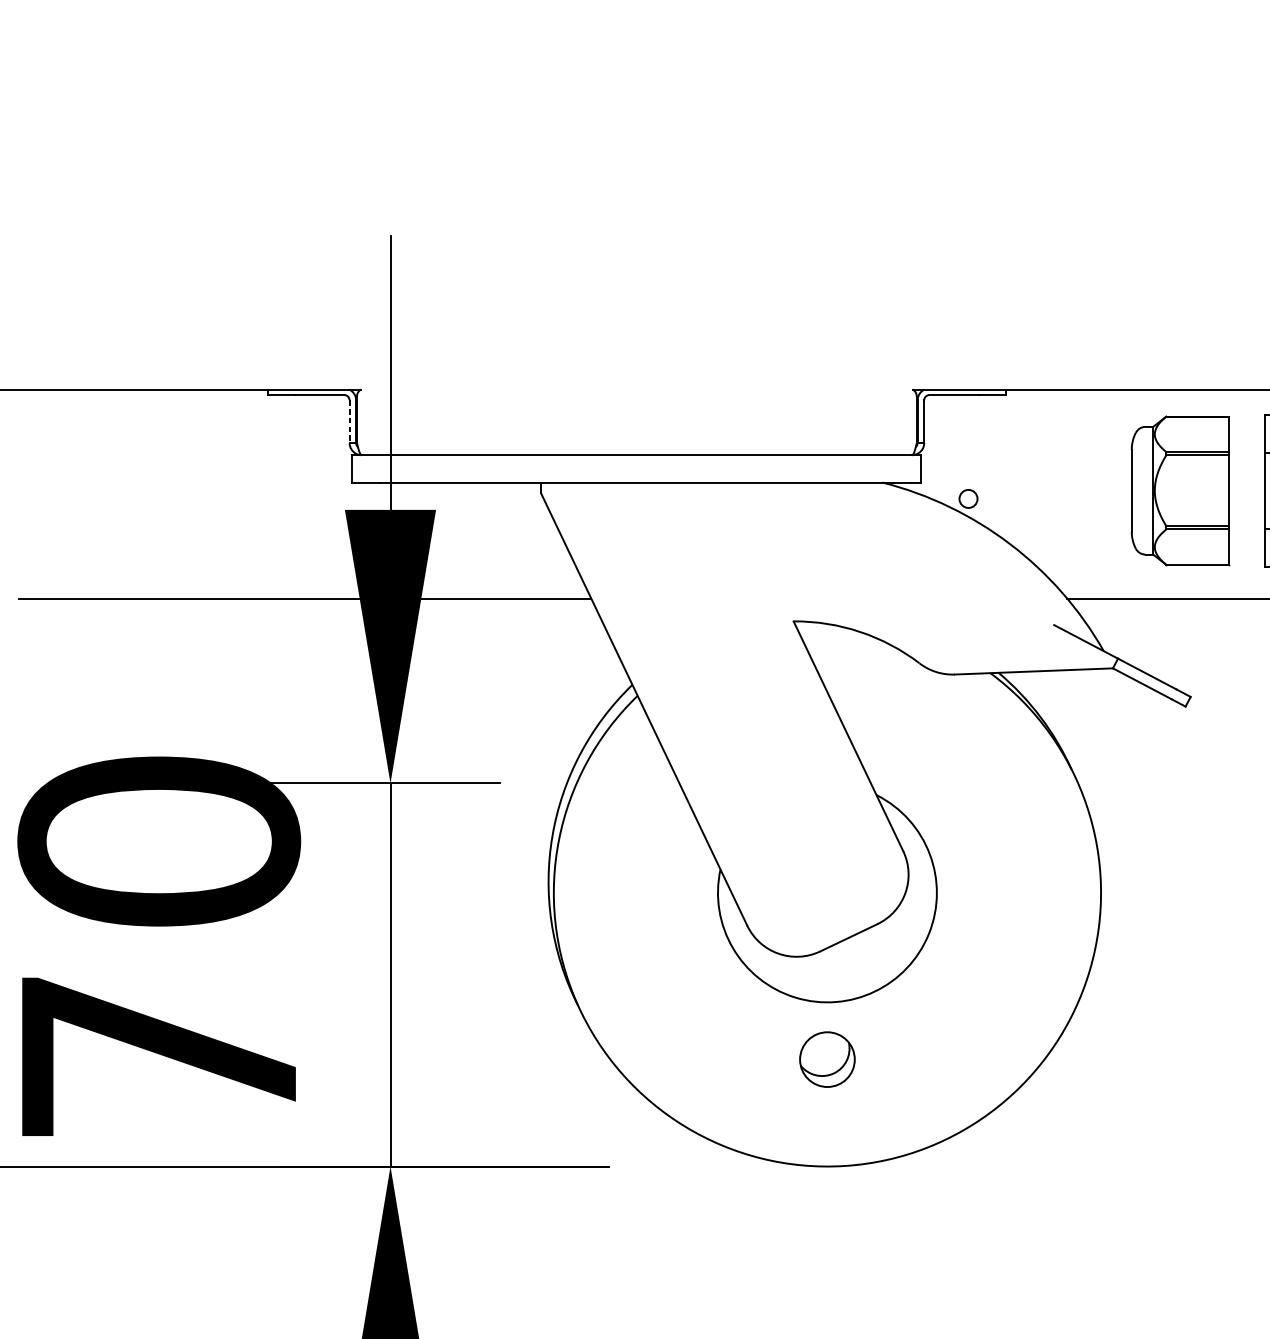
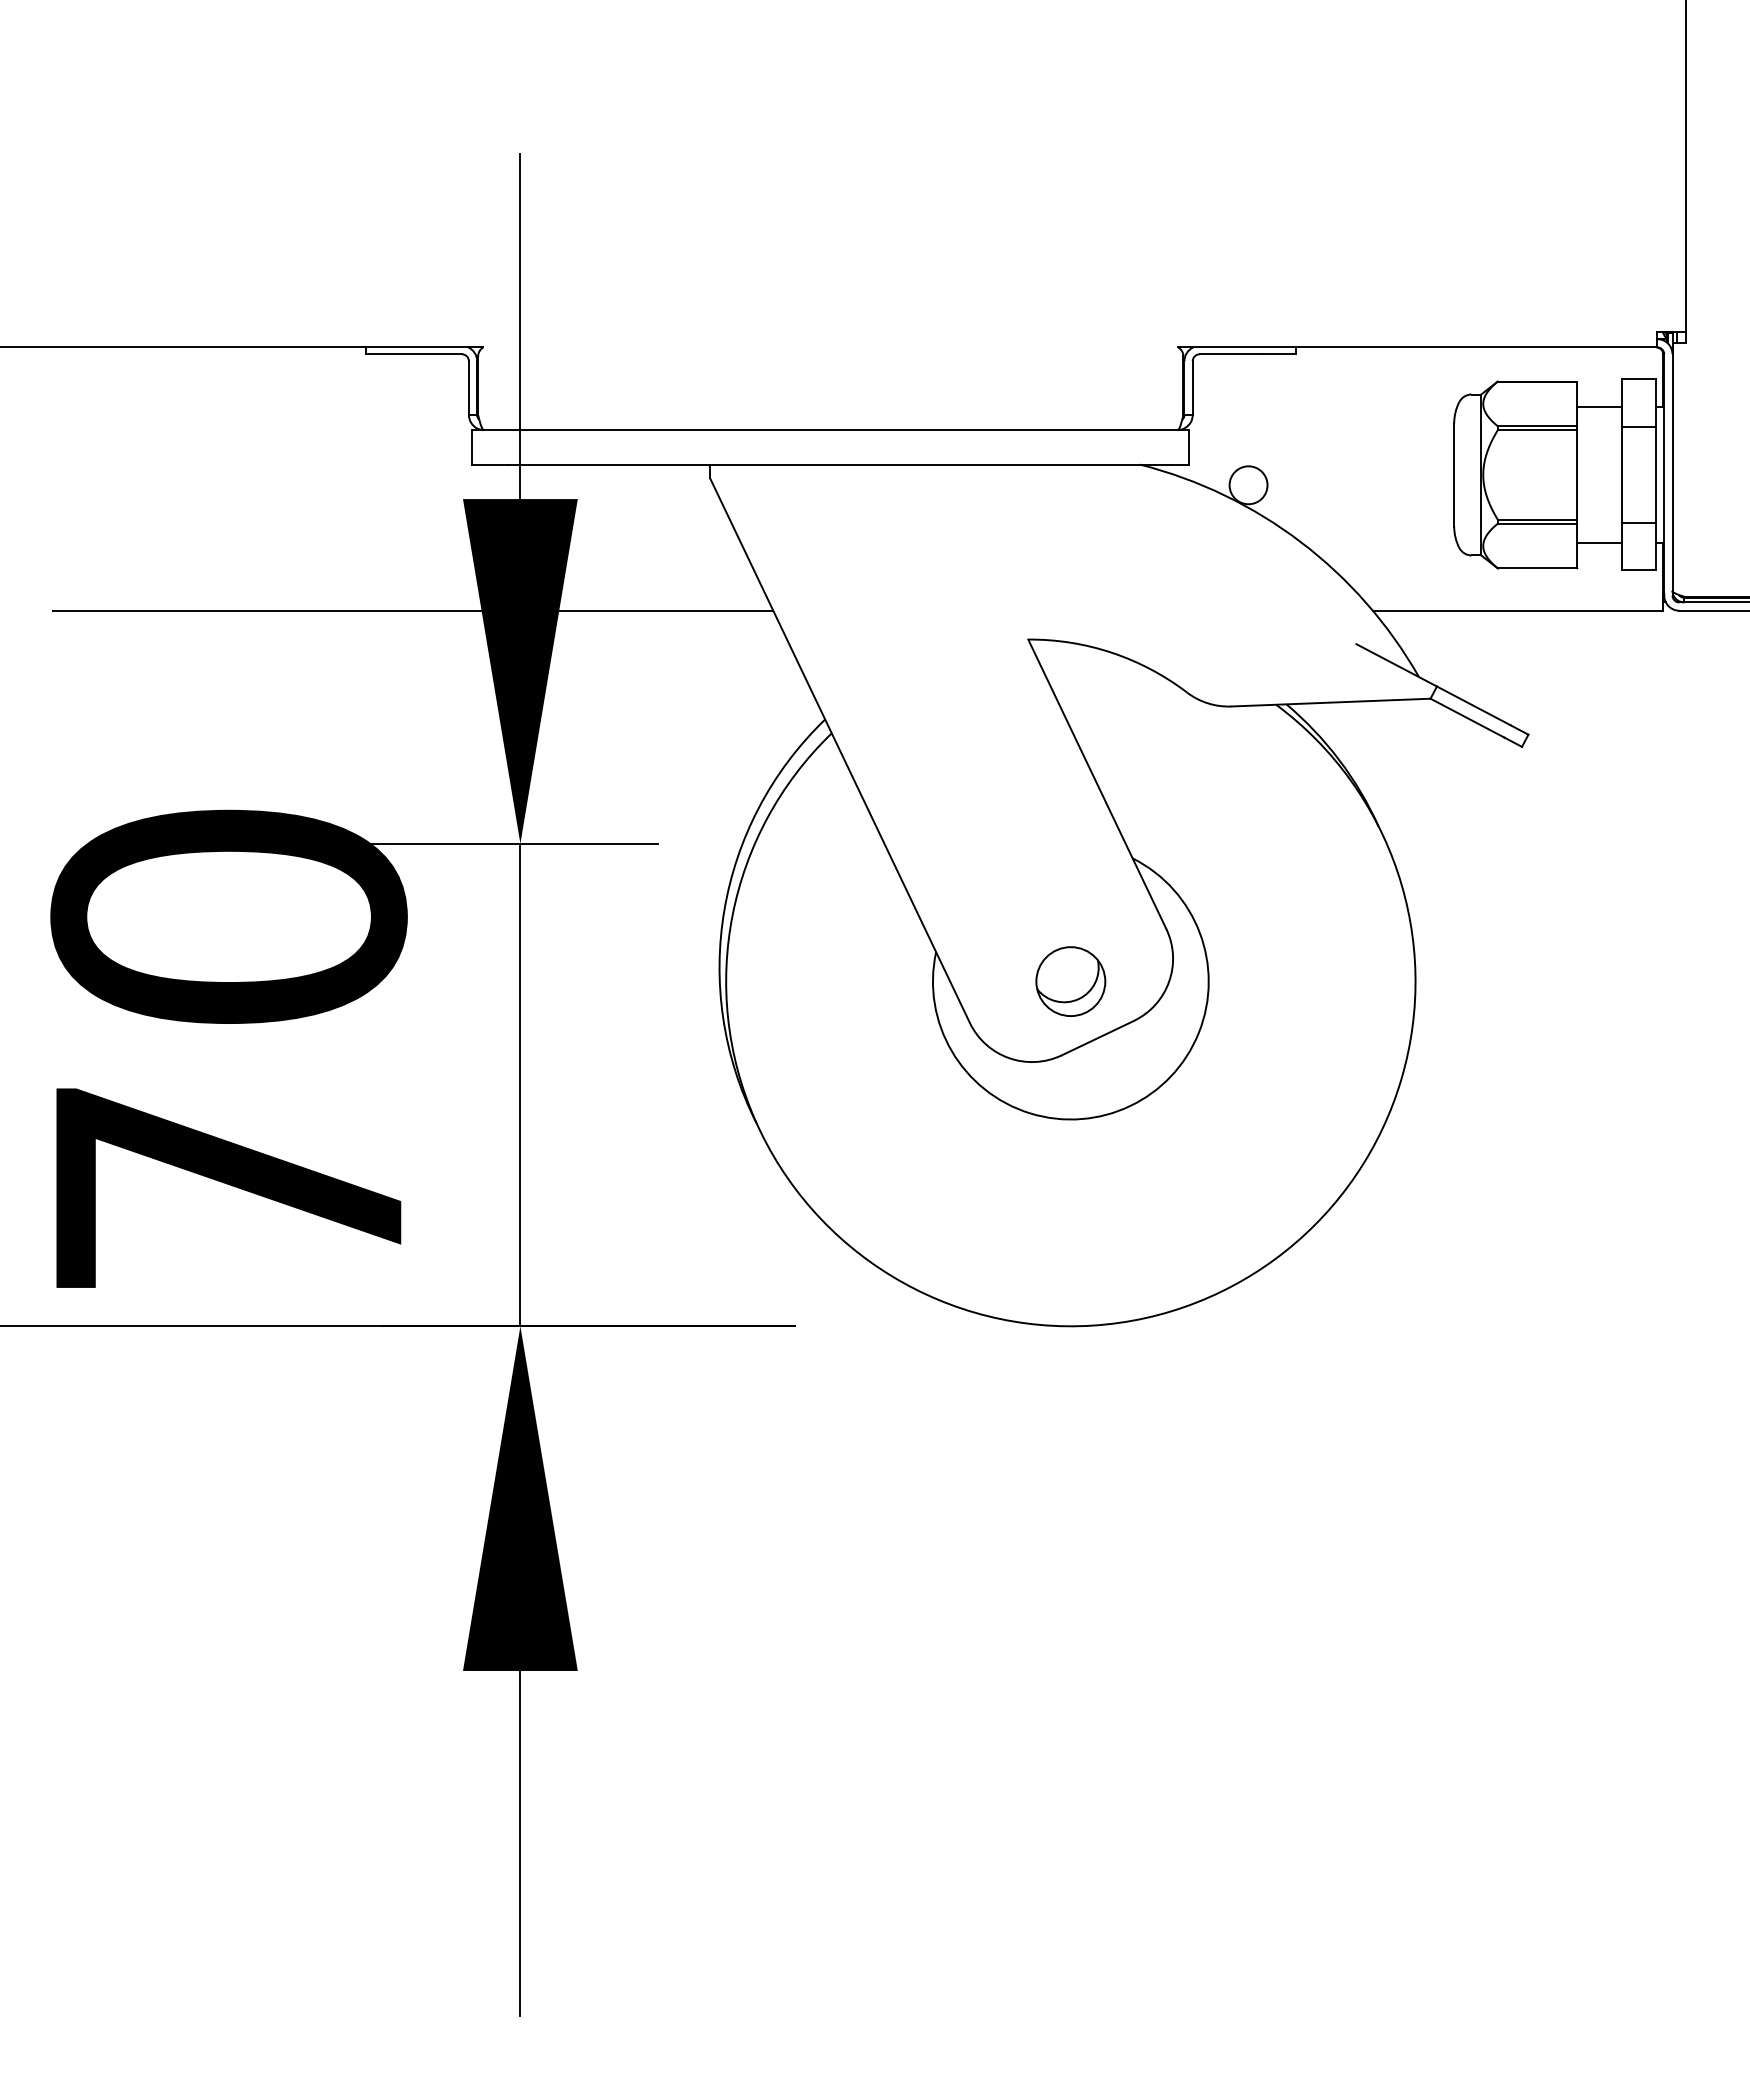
line: (349, 422) -> (468, 388), dashed -> solid
line: (1247, 436) -> (1599, 406), added
circle: (968, 499) -> (1248, 485), size x1.67
line: (1247, 545) -> (1599, 543), added
part: (827, 1059) -> (1070, 981), moved

